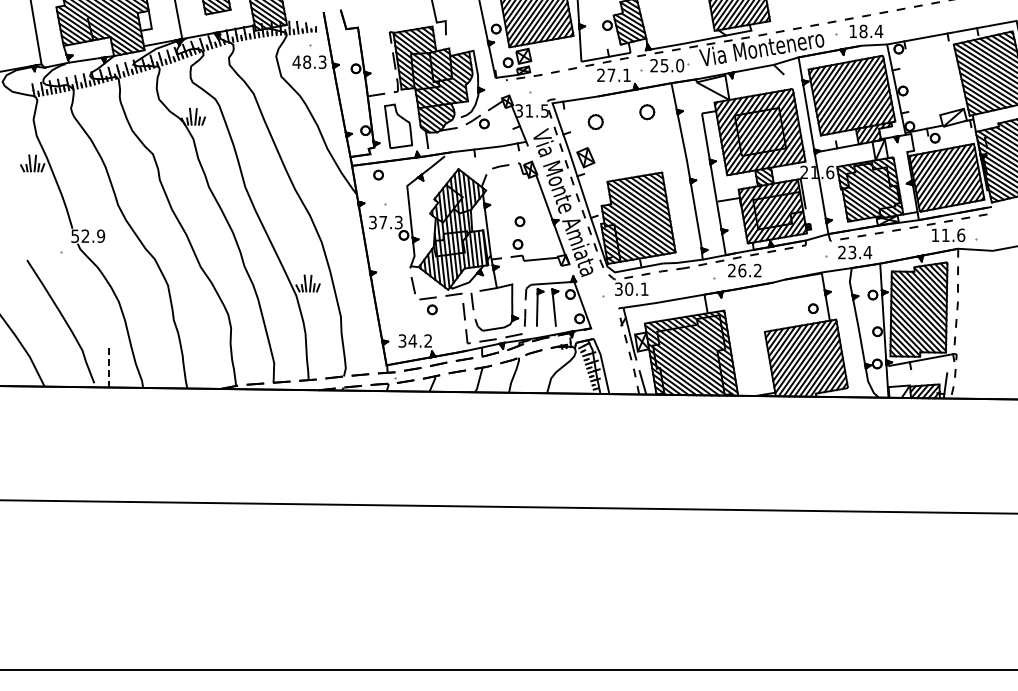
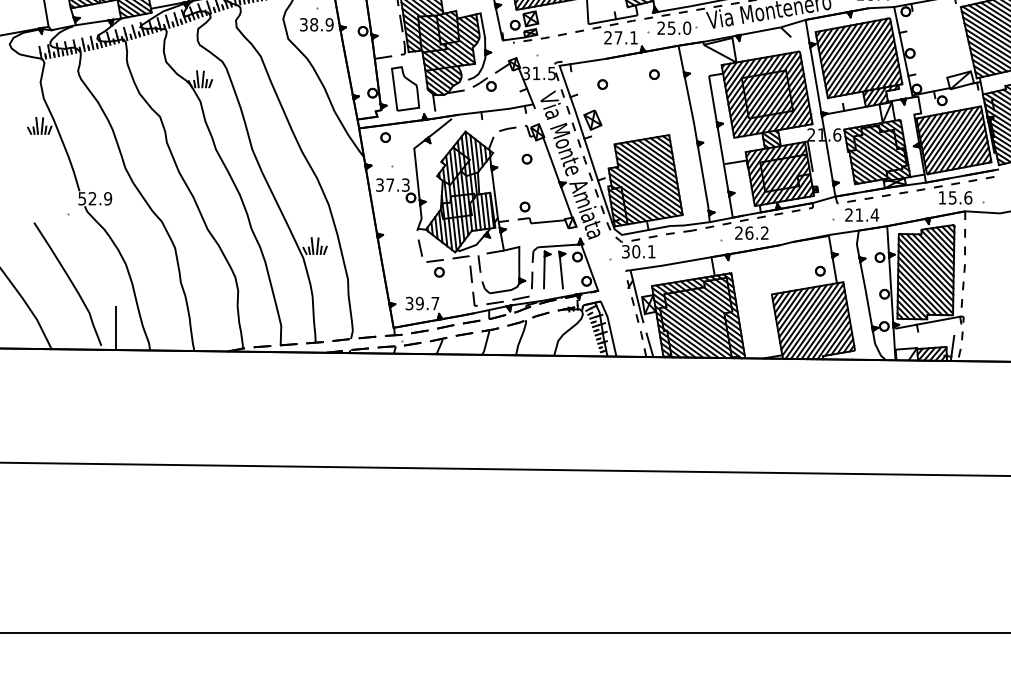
text: (309, 61) -> (316, 24), 48.3 -> 38.9
part: (647, 111) -> (654, 74), size x0.62
part: (595, 121) -> (602, 84), size x0.62
part: (519, 221) -> (526, 159), moved
text: (945, 235) -> (952, 198), 11.6 -> 15.6
text: (852, 252) -> (859, 215), 23.4 -> 21.4
text: (419, 340) -> (426, 303), 34.2 -> 39.7
line: (109, 365) -> (116, 328), dashed -> solid

